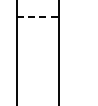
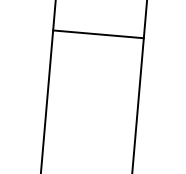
line: (37, 17) -> (97, 35), dashed -> solid

